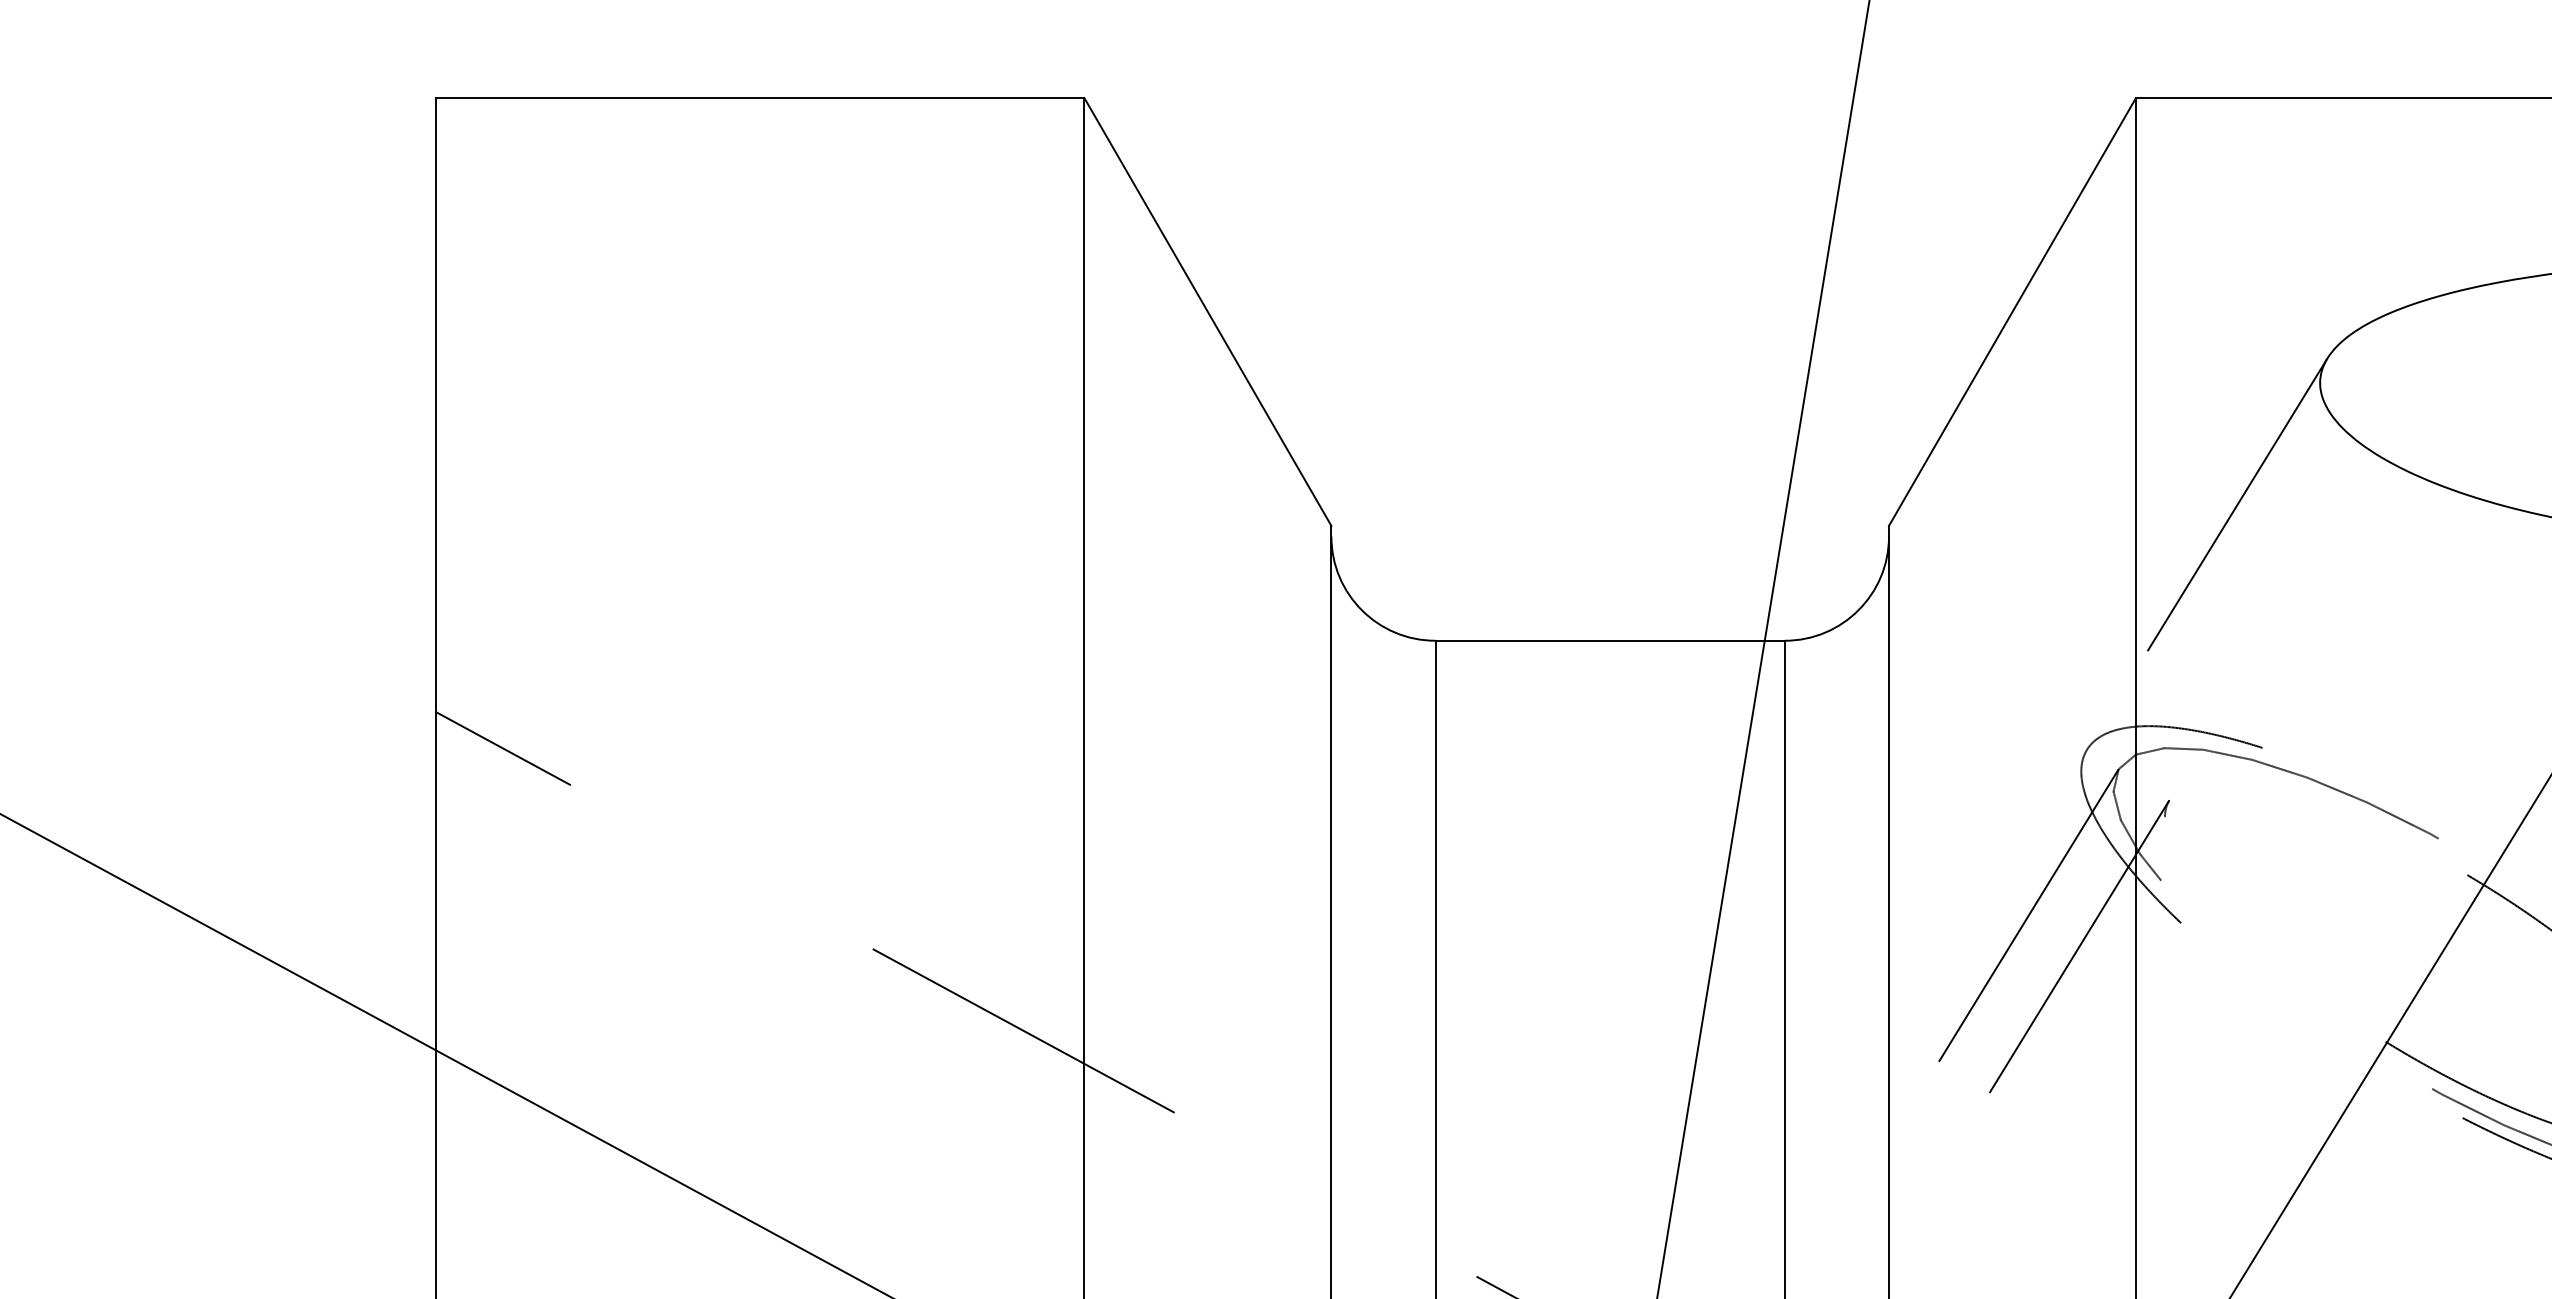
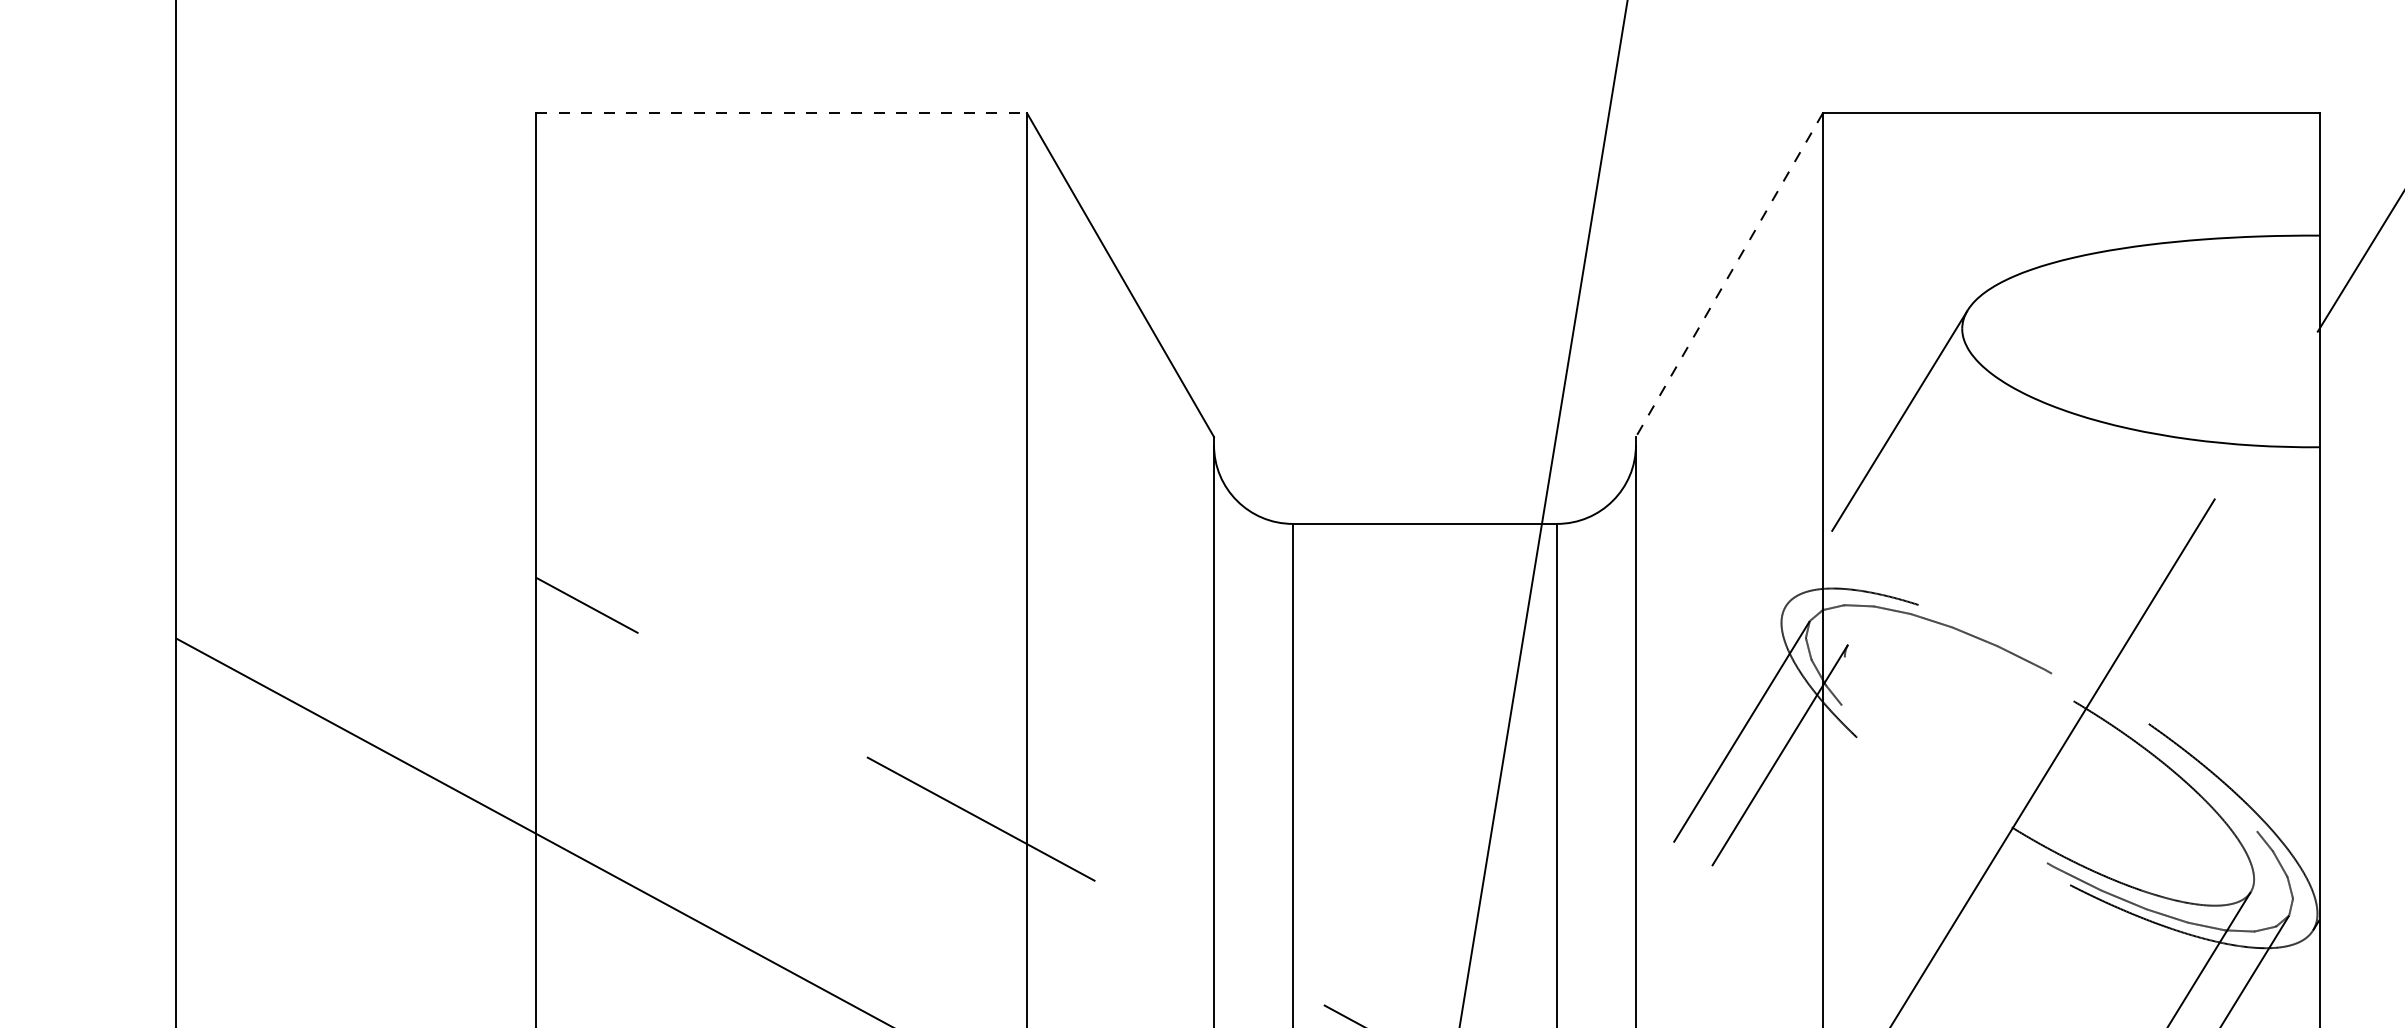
line: (759, 98) -> (781, 113), solid -> dashed
line: (2012, 312) -> (1729, 275), solid -> dashed

